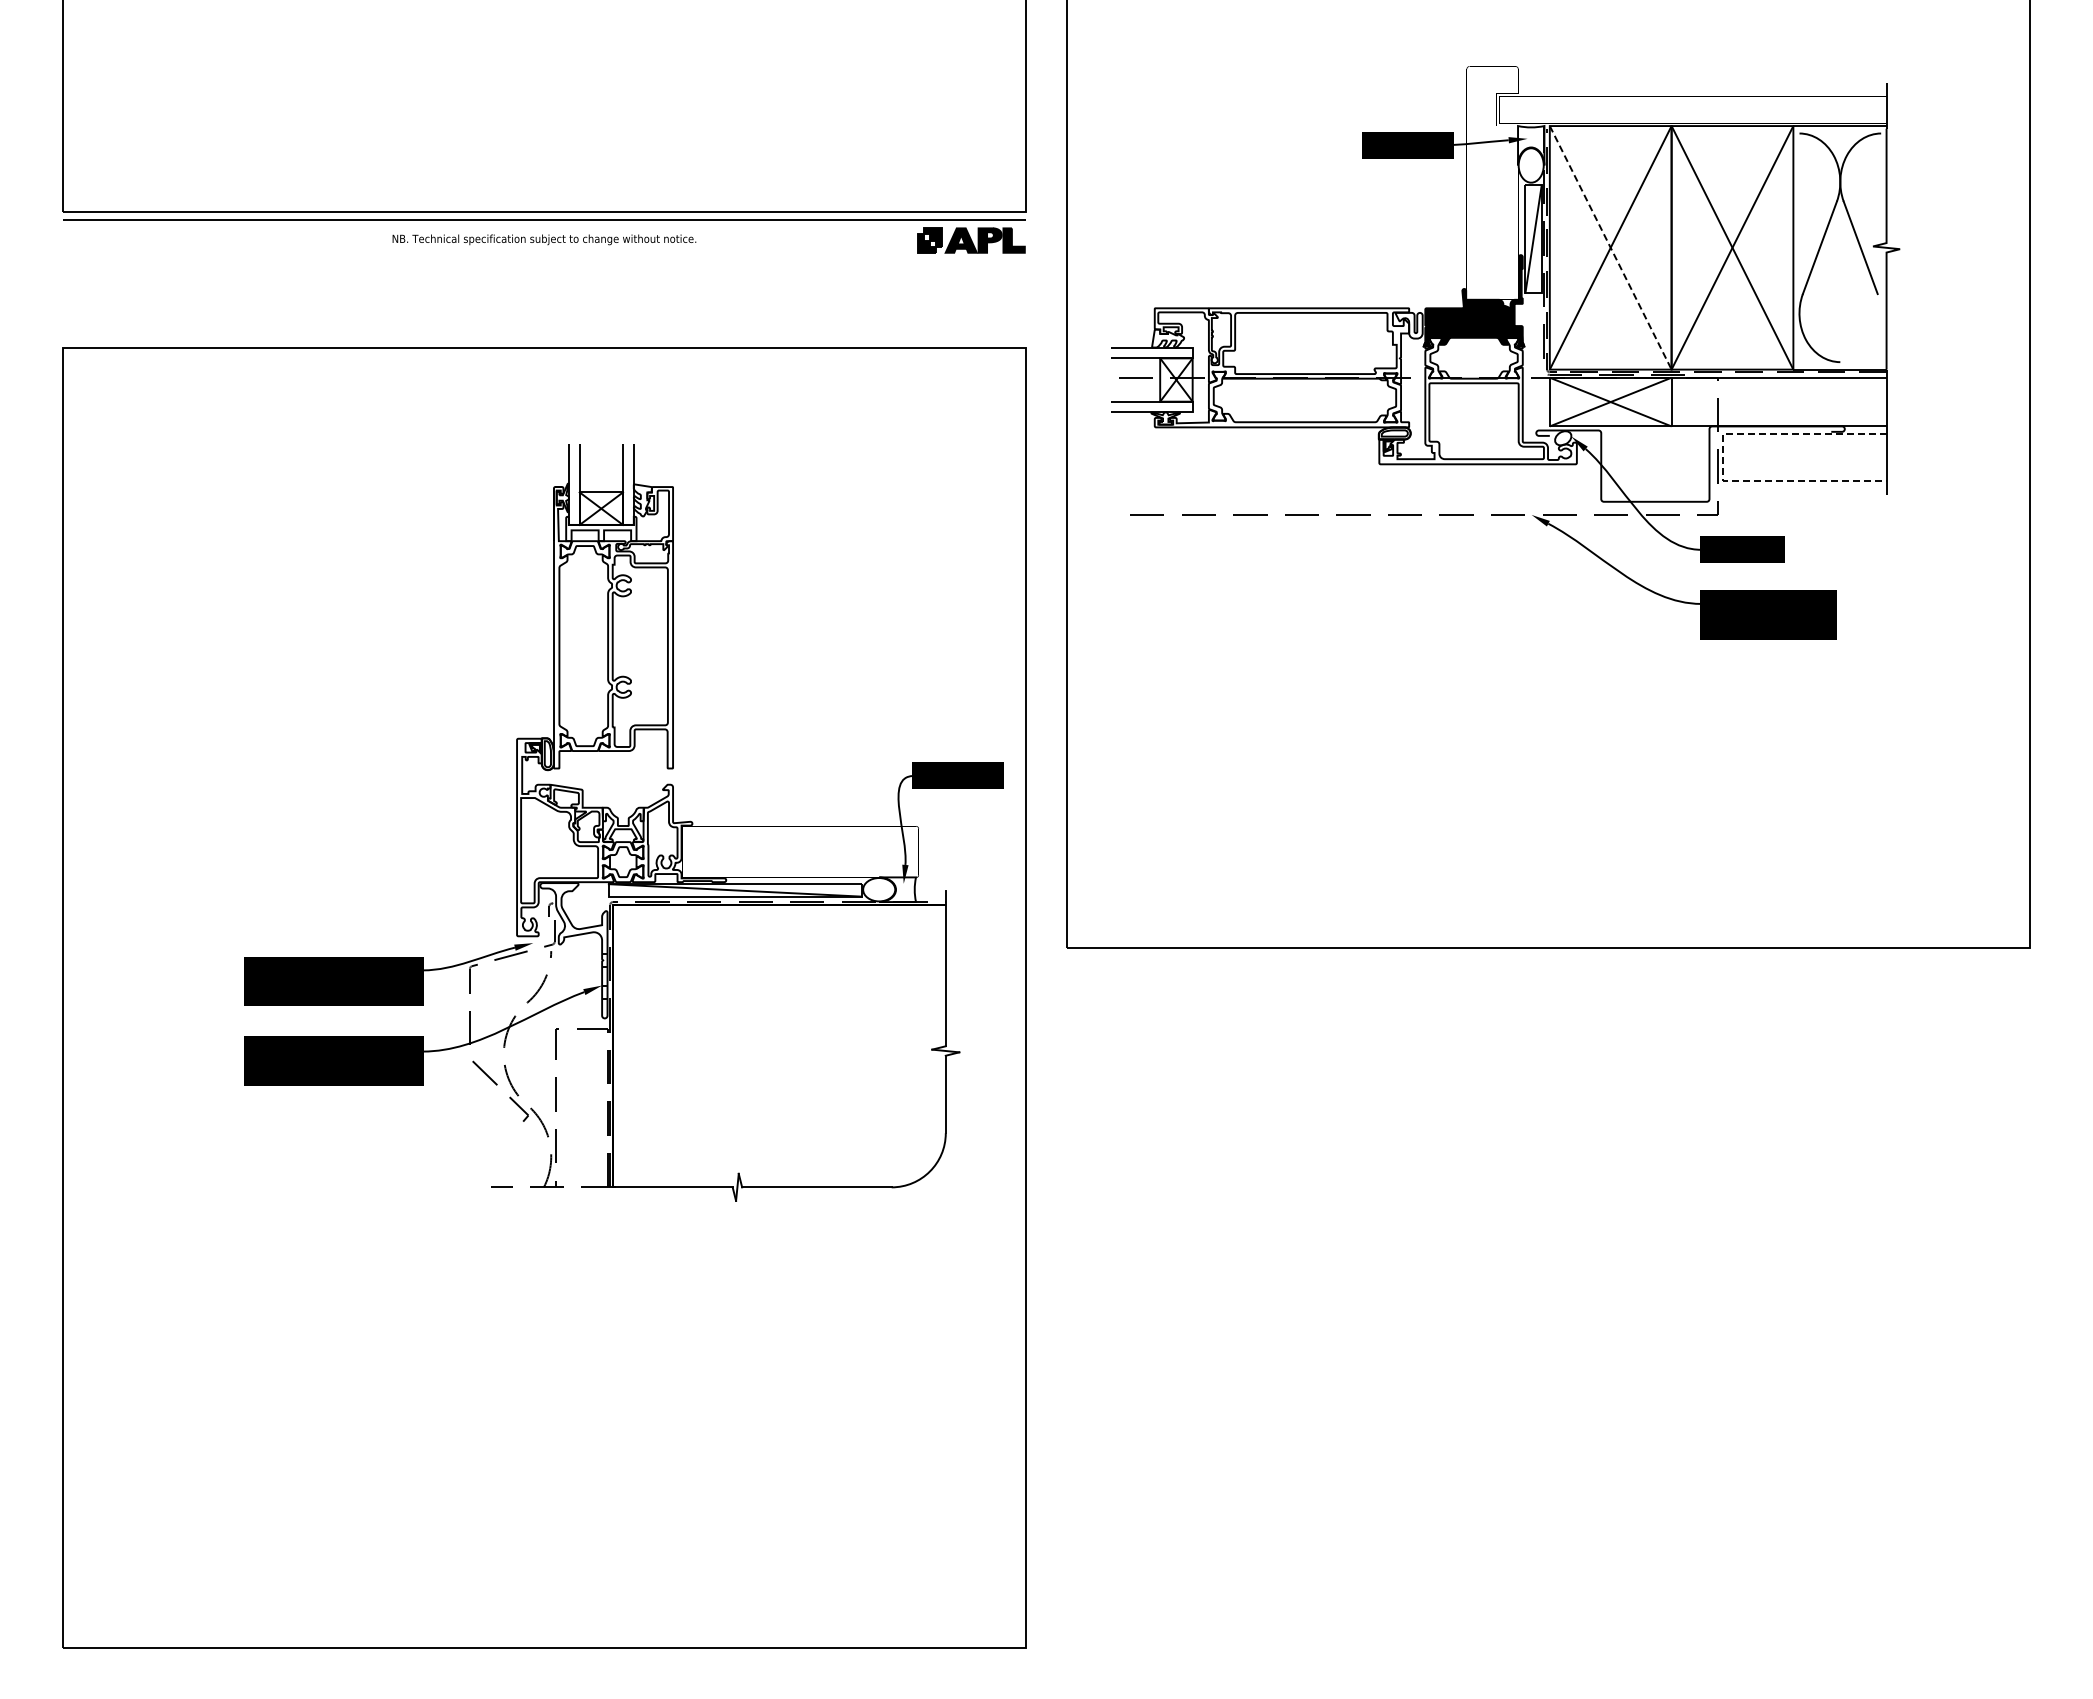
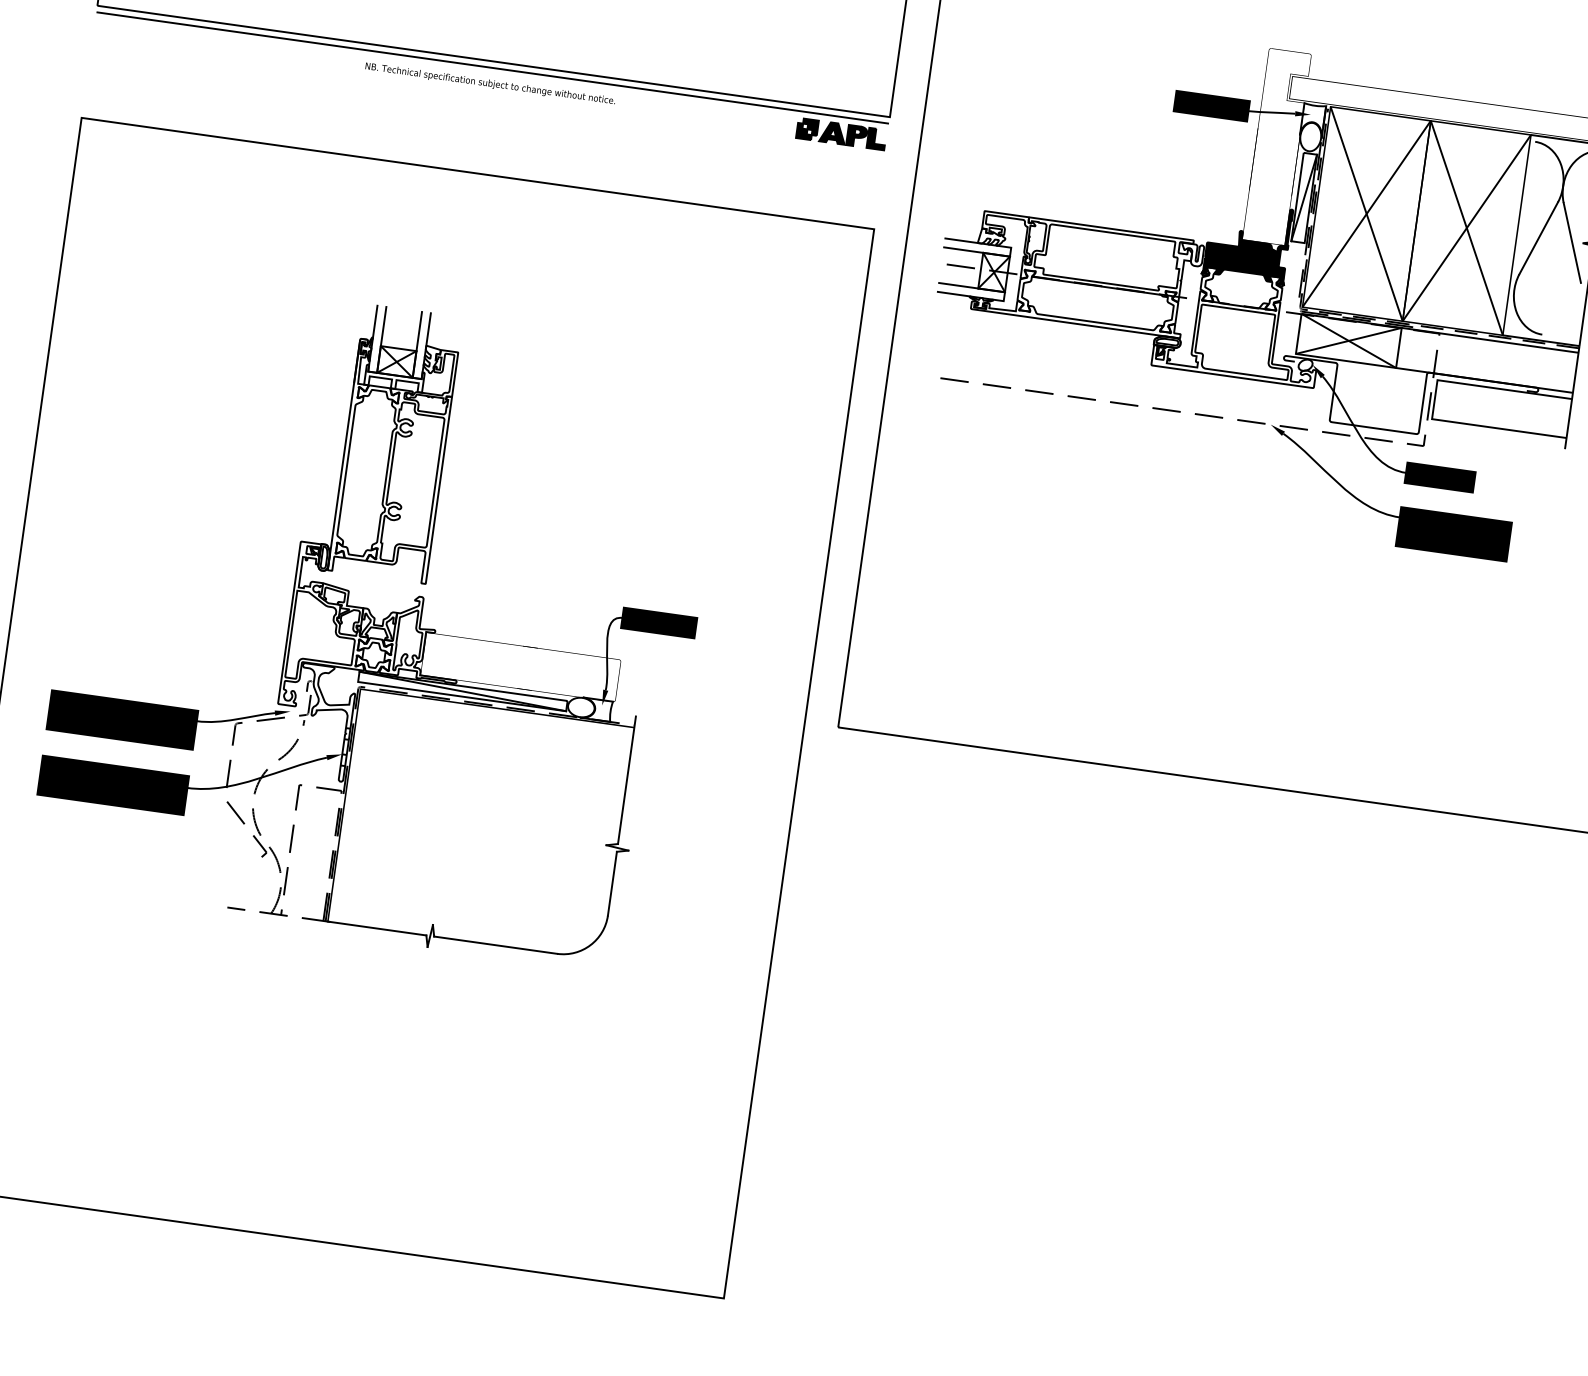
line: (1610, 248) -> (1366, 214), dashed -> solid
line: (1723, 457) -> (1435, 399), dashed -> solid
part: (623, 822) -> (378, 622), moved

